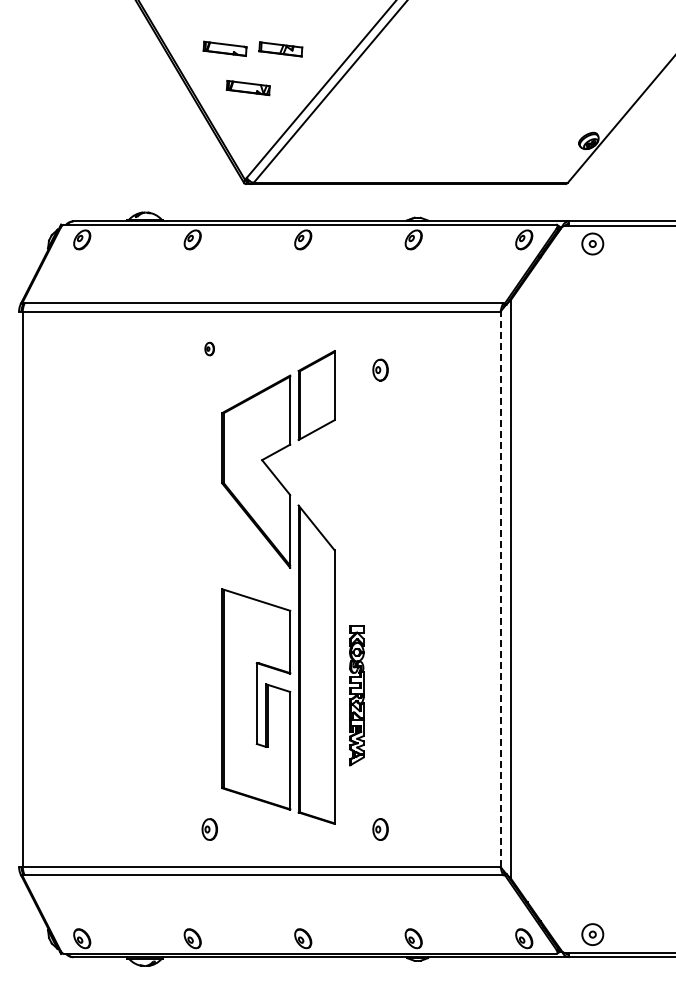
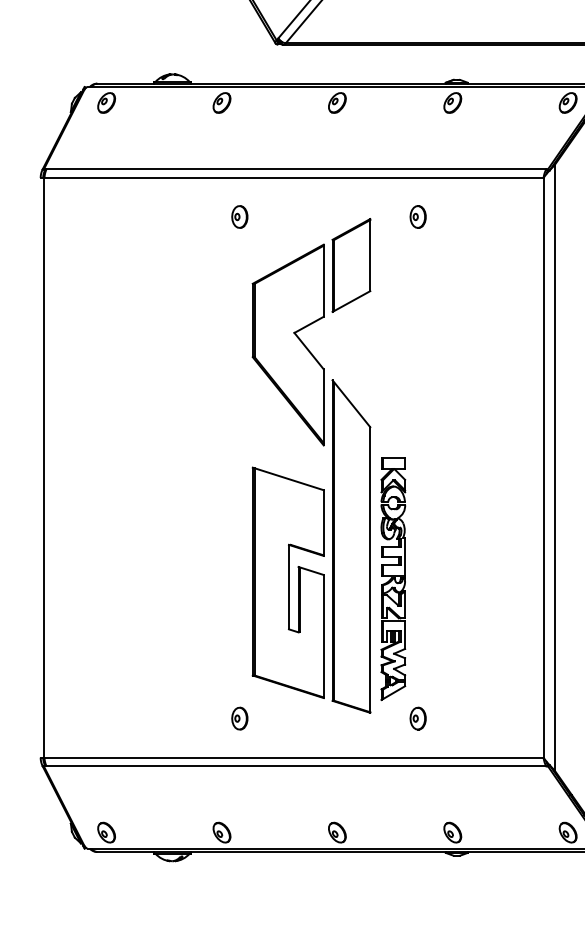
part: (209, 348) -> (239, 216), size x1.67
part: (380, 369) -> (418, 216), moved
line: (500, 589) -> (543, 468), dashed -> solid
part: (356, 695) -> (393, 578), size x1.67

